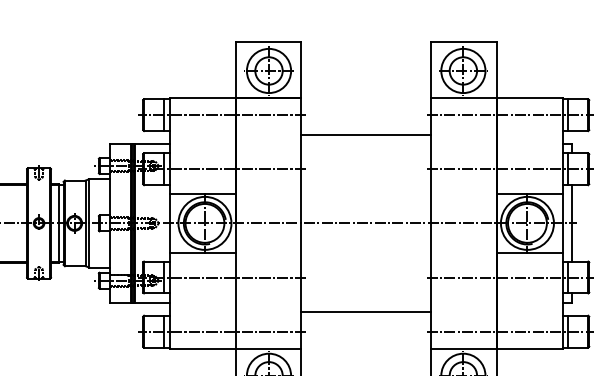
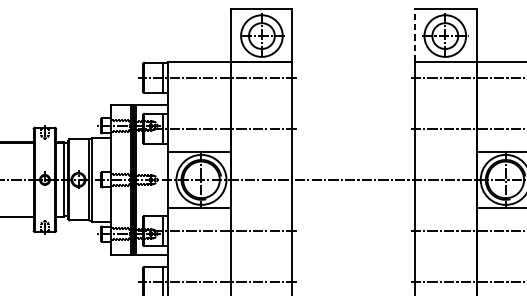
line: (431, 70) -> (415, 35), solid -> dashed
line: (366, 135) -> (353, 96), removed
line: (366, 311) -> (353, 263), removed

